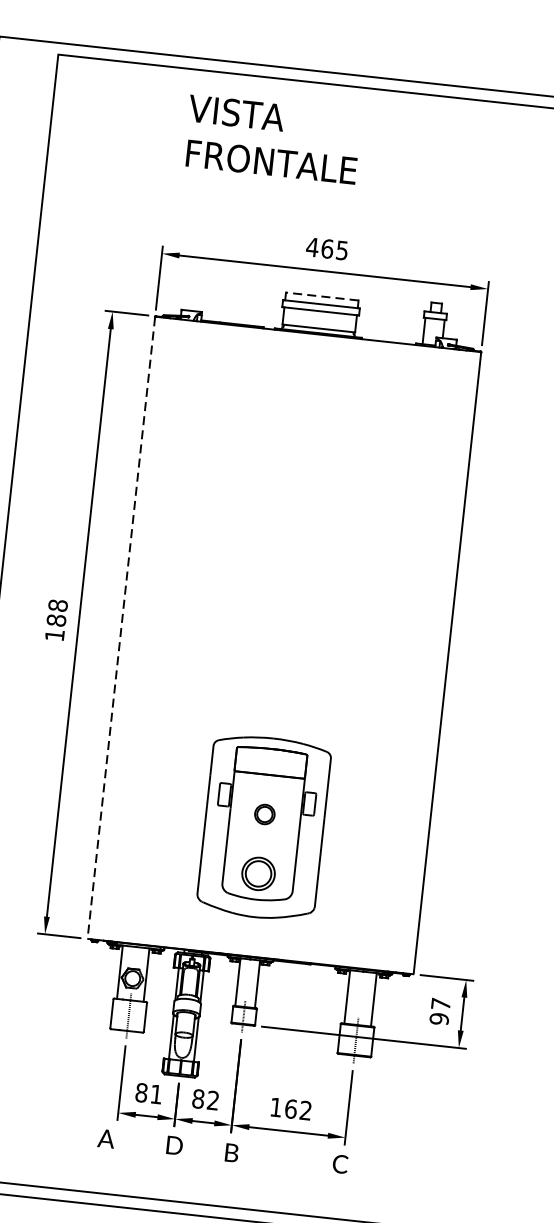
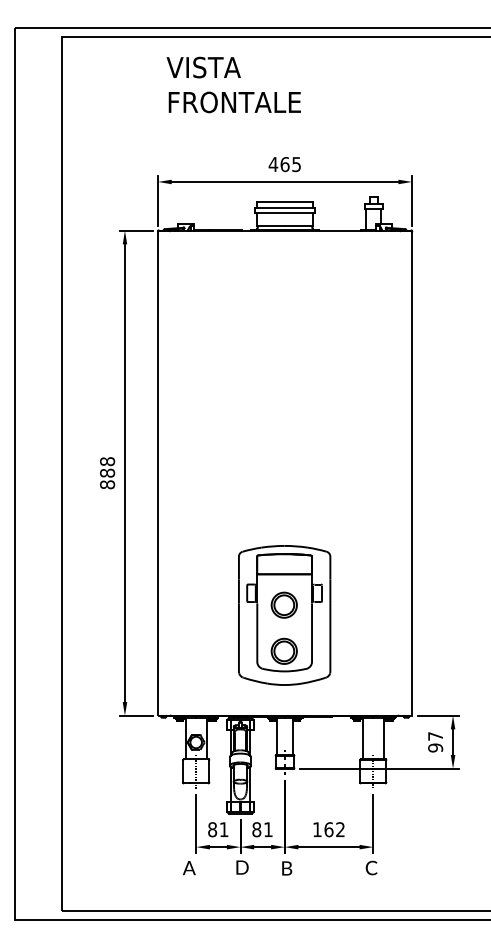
line: (321, 296) -> (284, 201), dashed -> solid
line: (121, 627) -> (158, 473), dashed -> solid
text: (54, 634) -> (107, 484), 188 -> 888
part: (264, 813) -> (283, 604), size x1.67
text: (213, 1100) -> (268, 829), 82 -> 81

